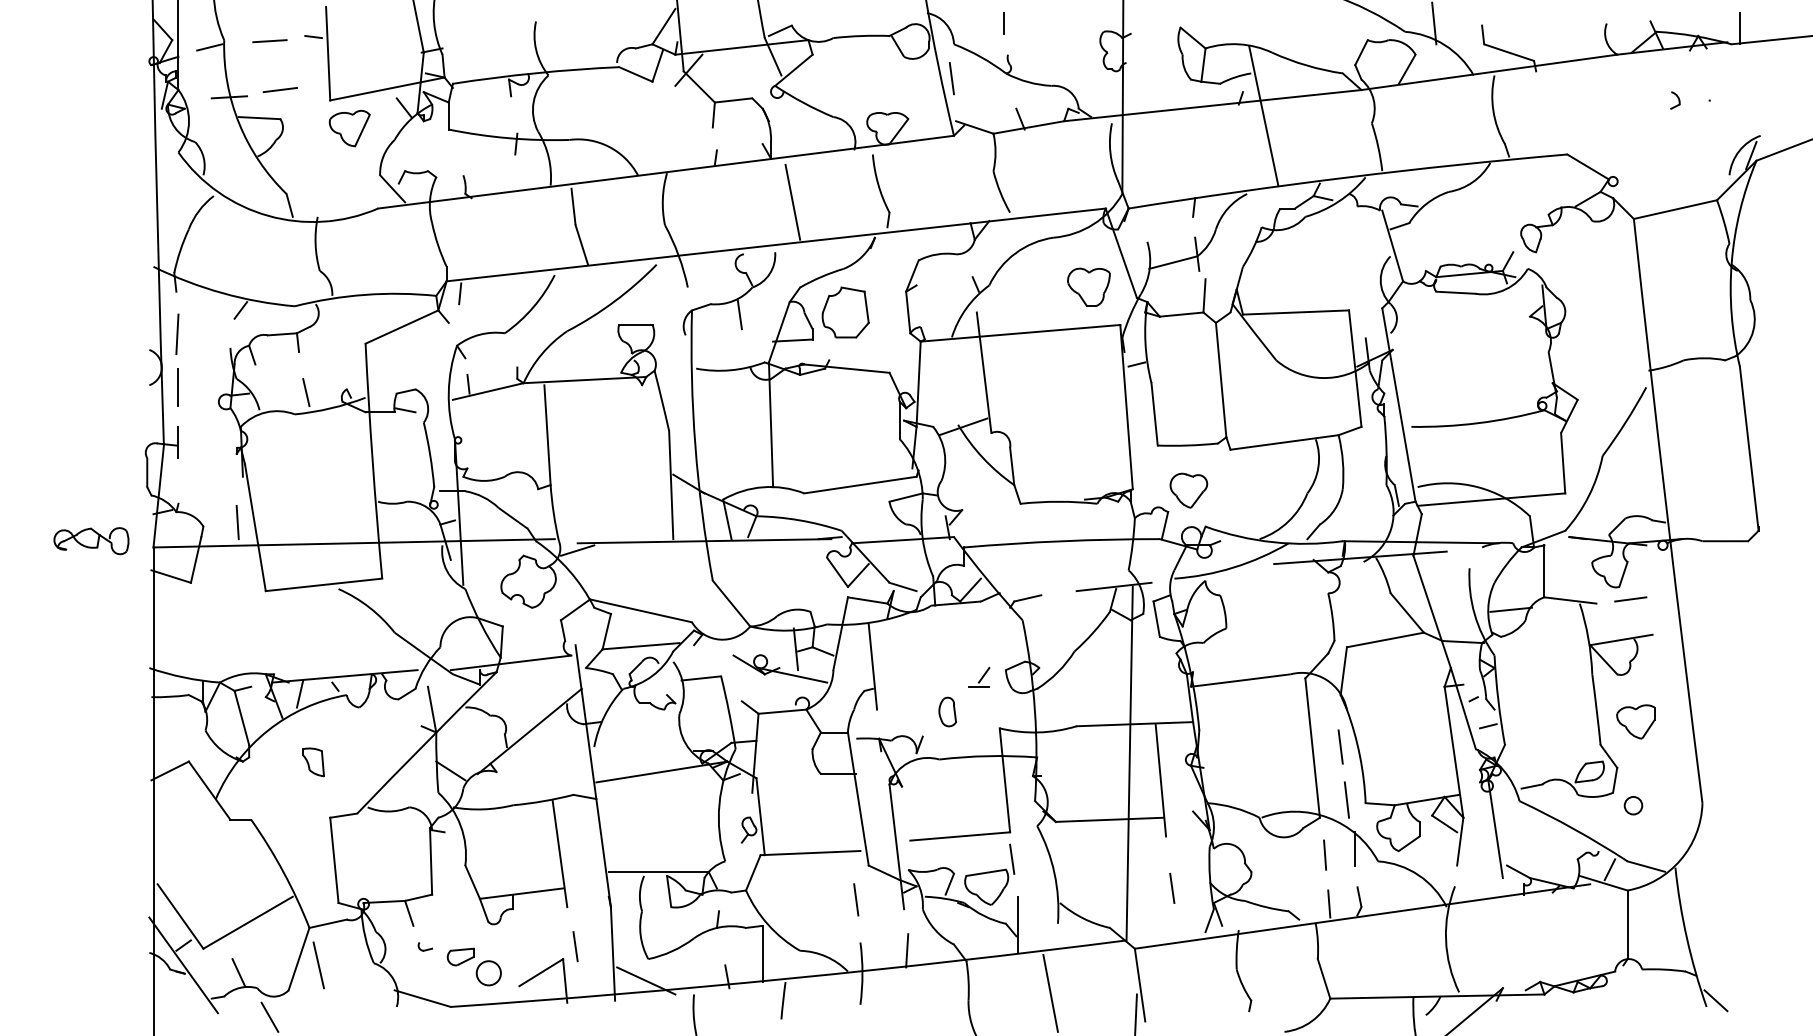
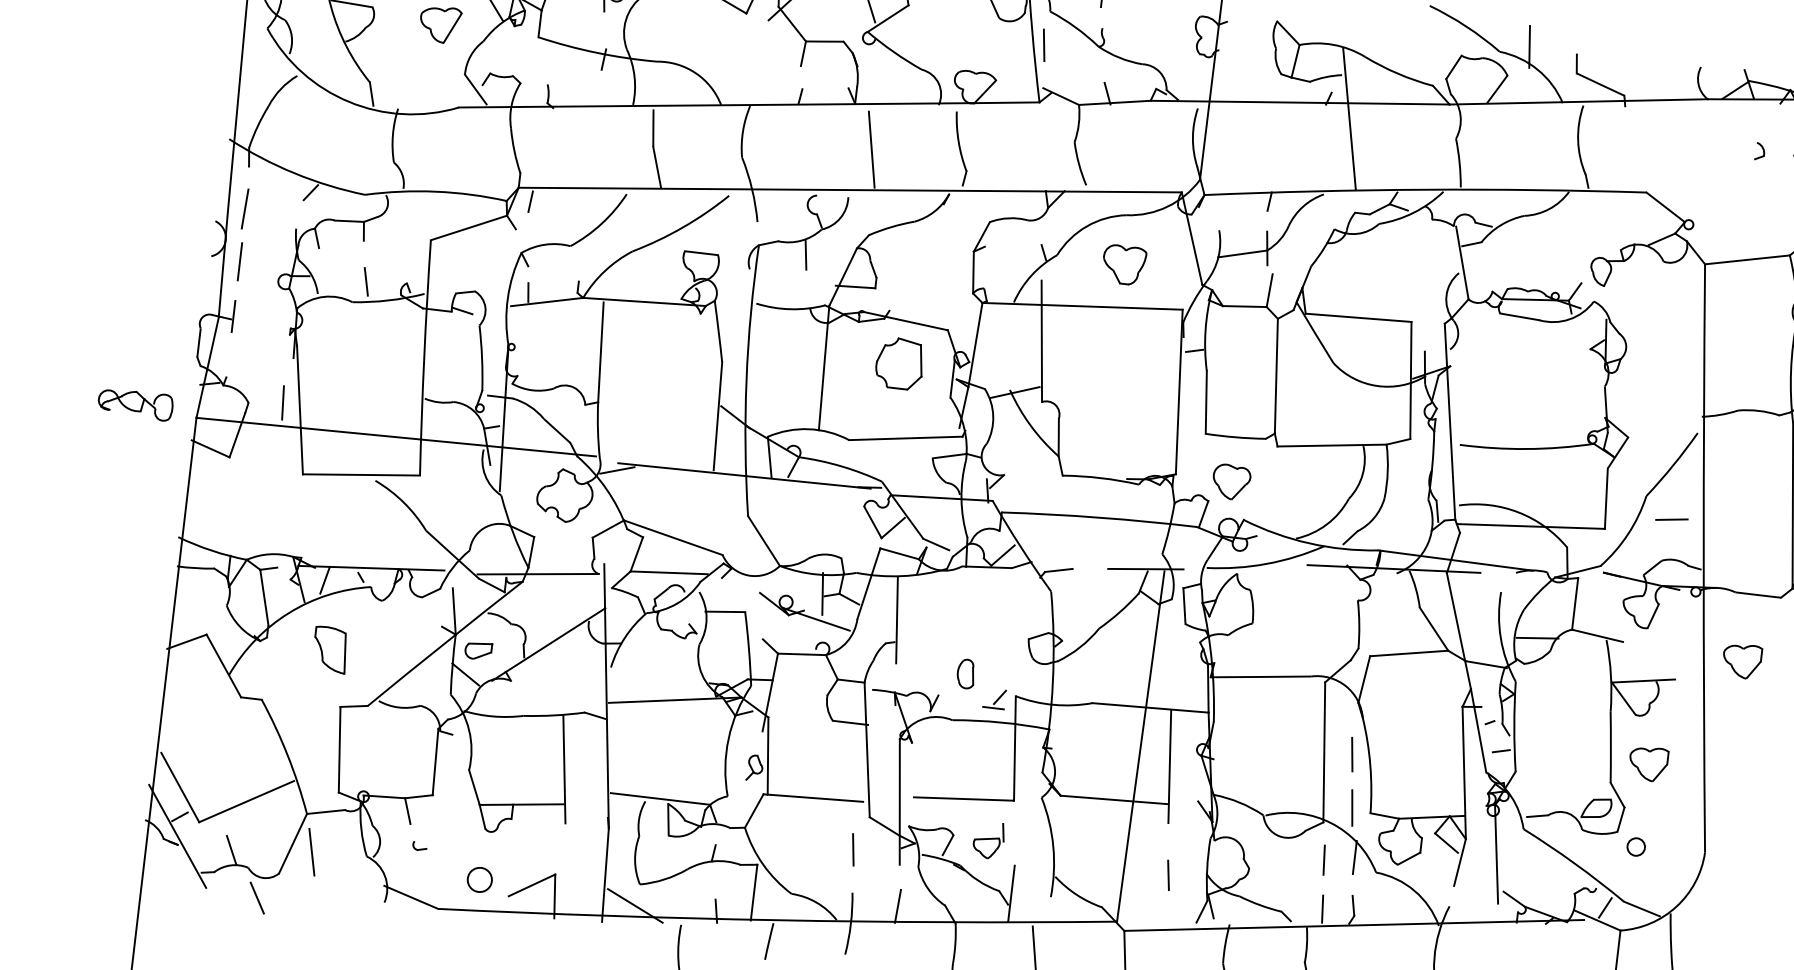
part: (1088, 286) -> (1123, 264), moved
part: (845, 312) -> (899, 363), moved
line: (1630, 599) -> (1671, 519), moved
part: (1716, 608) -> (1741, 660), added
part: (979, 677) -> (995, 699), moved
part: (313, 762) -> (330, 650), size x1.6
part: (989, 874) -> (988, 840), size x0.6
line: (575, 946) -> (569, 863), removed
part: (460, 956) -> (478, 650), moved

